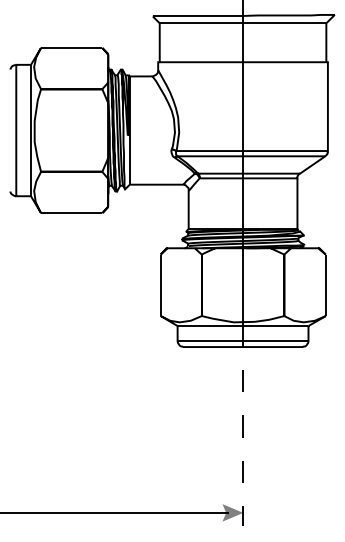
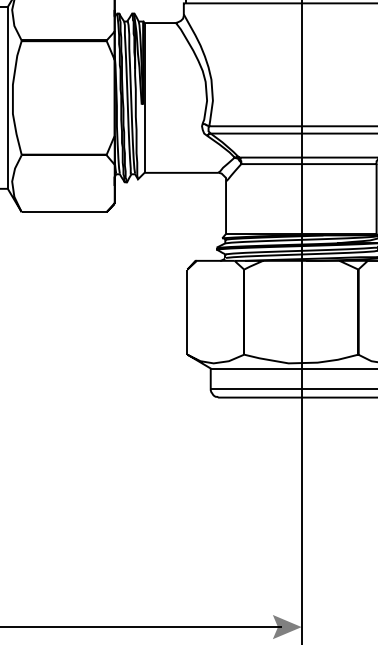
line: (243, 424) -> (301, 504), dashed -> solid

